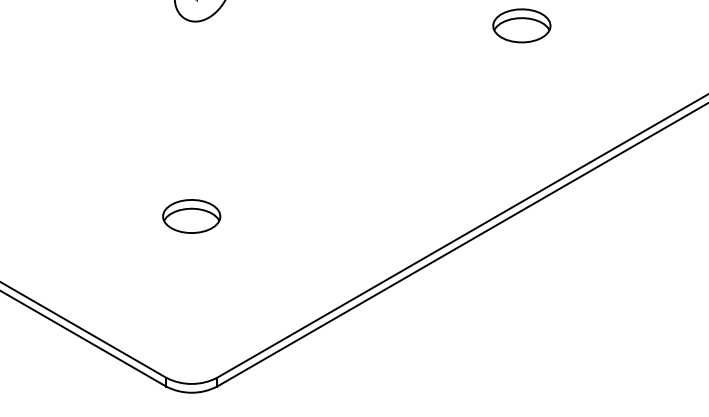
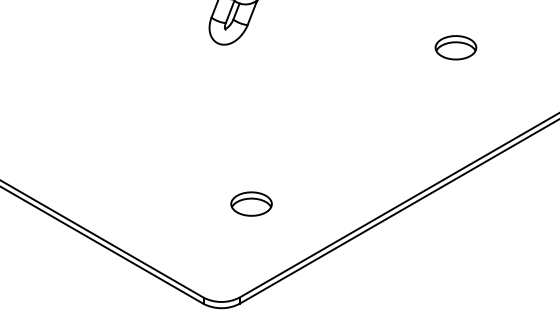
part: (191, 215) -> (251, 203), moved

